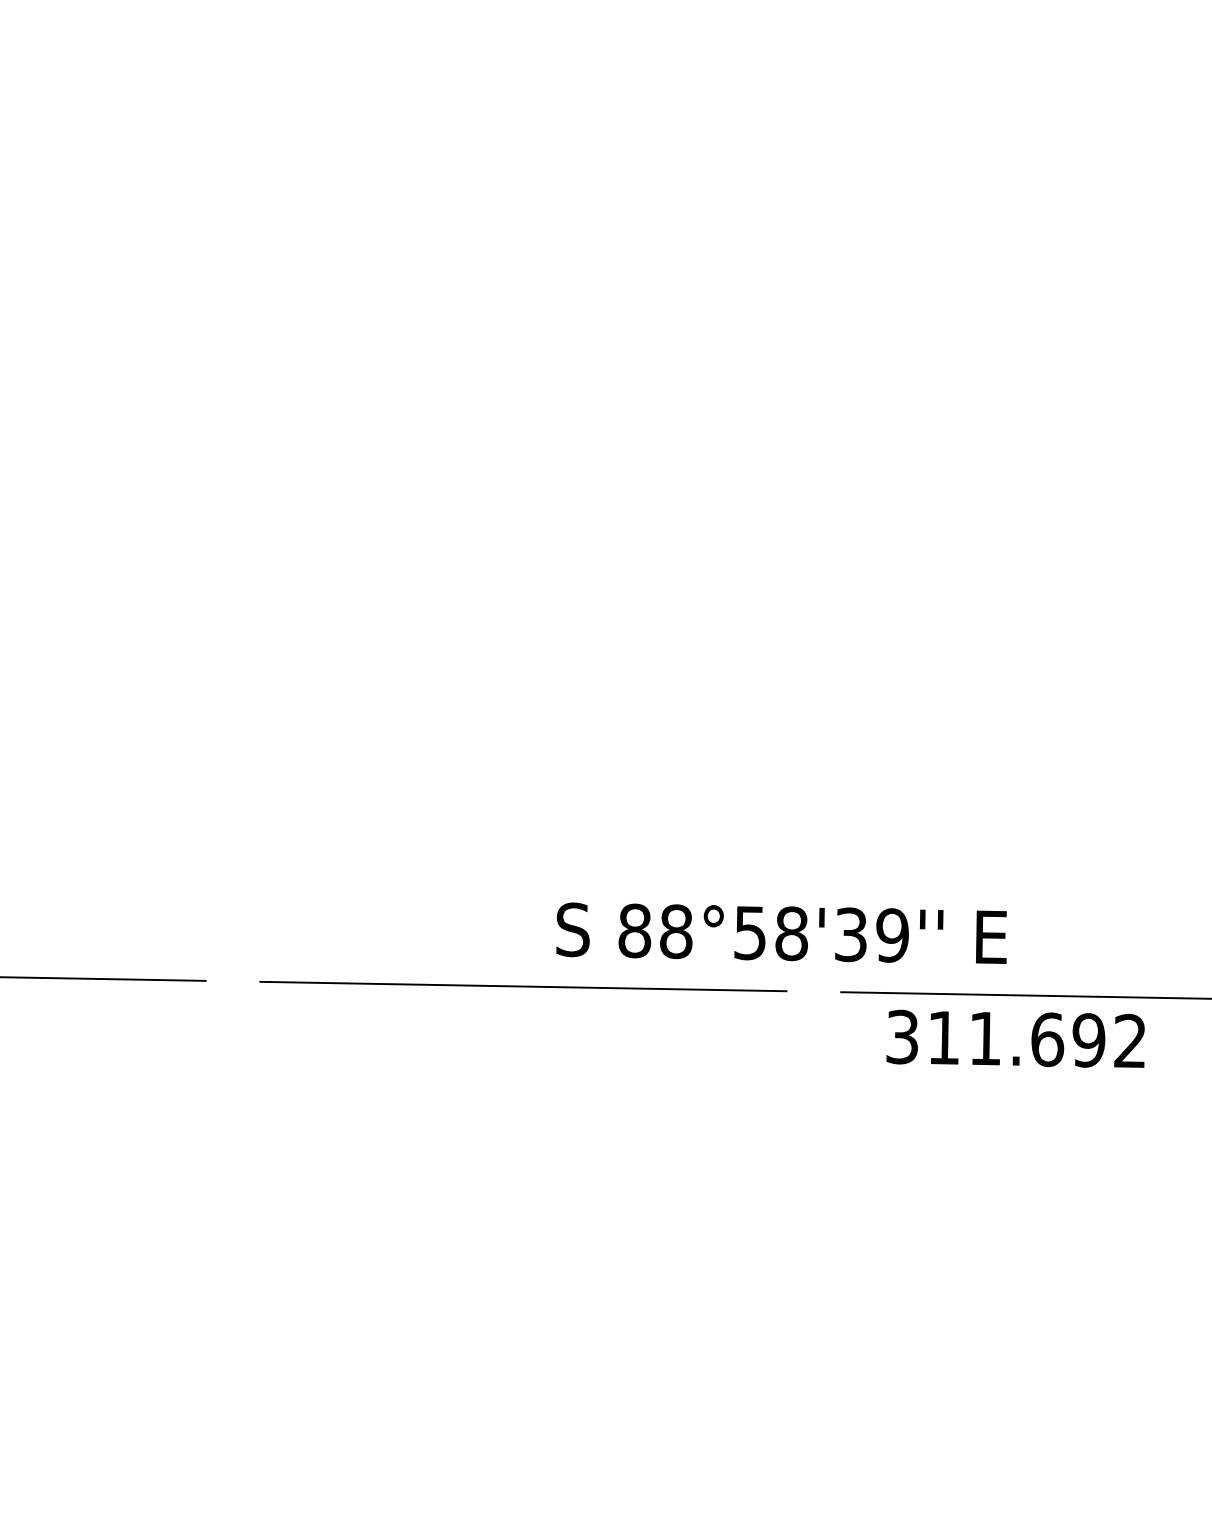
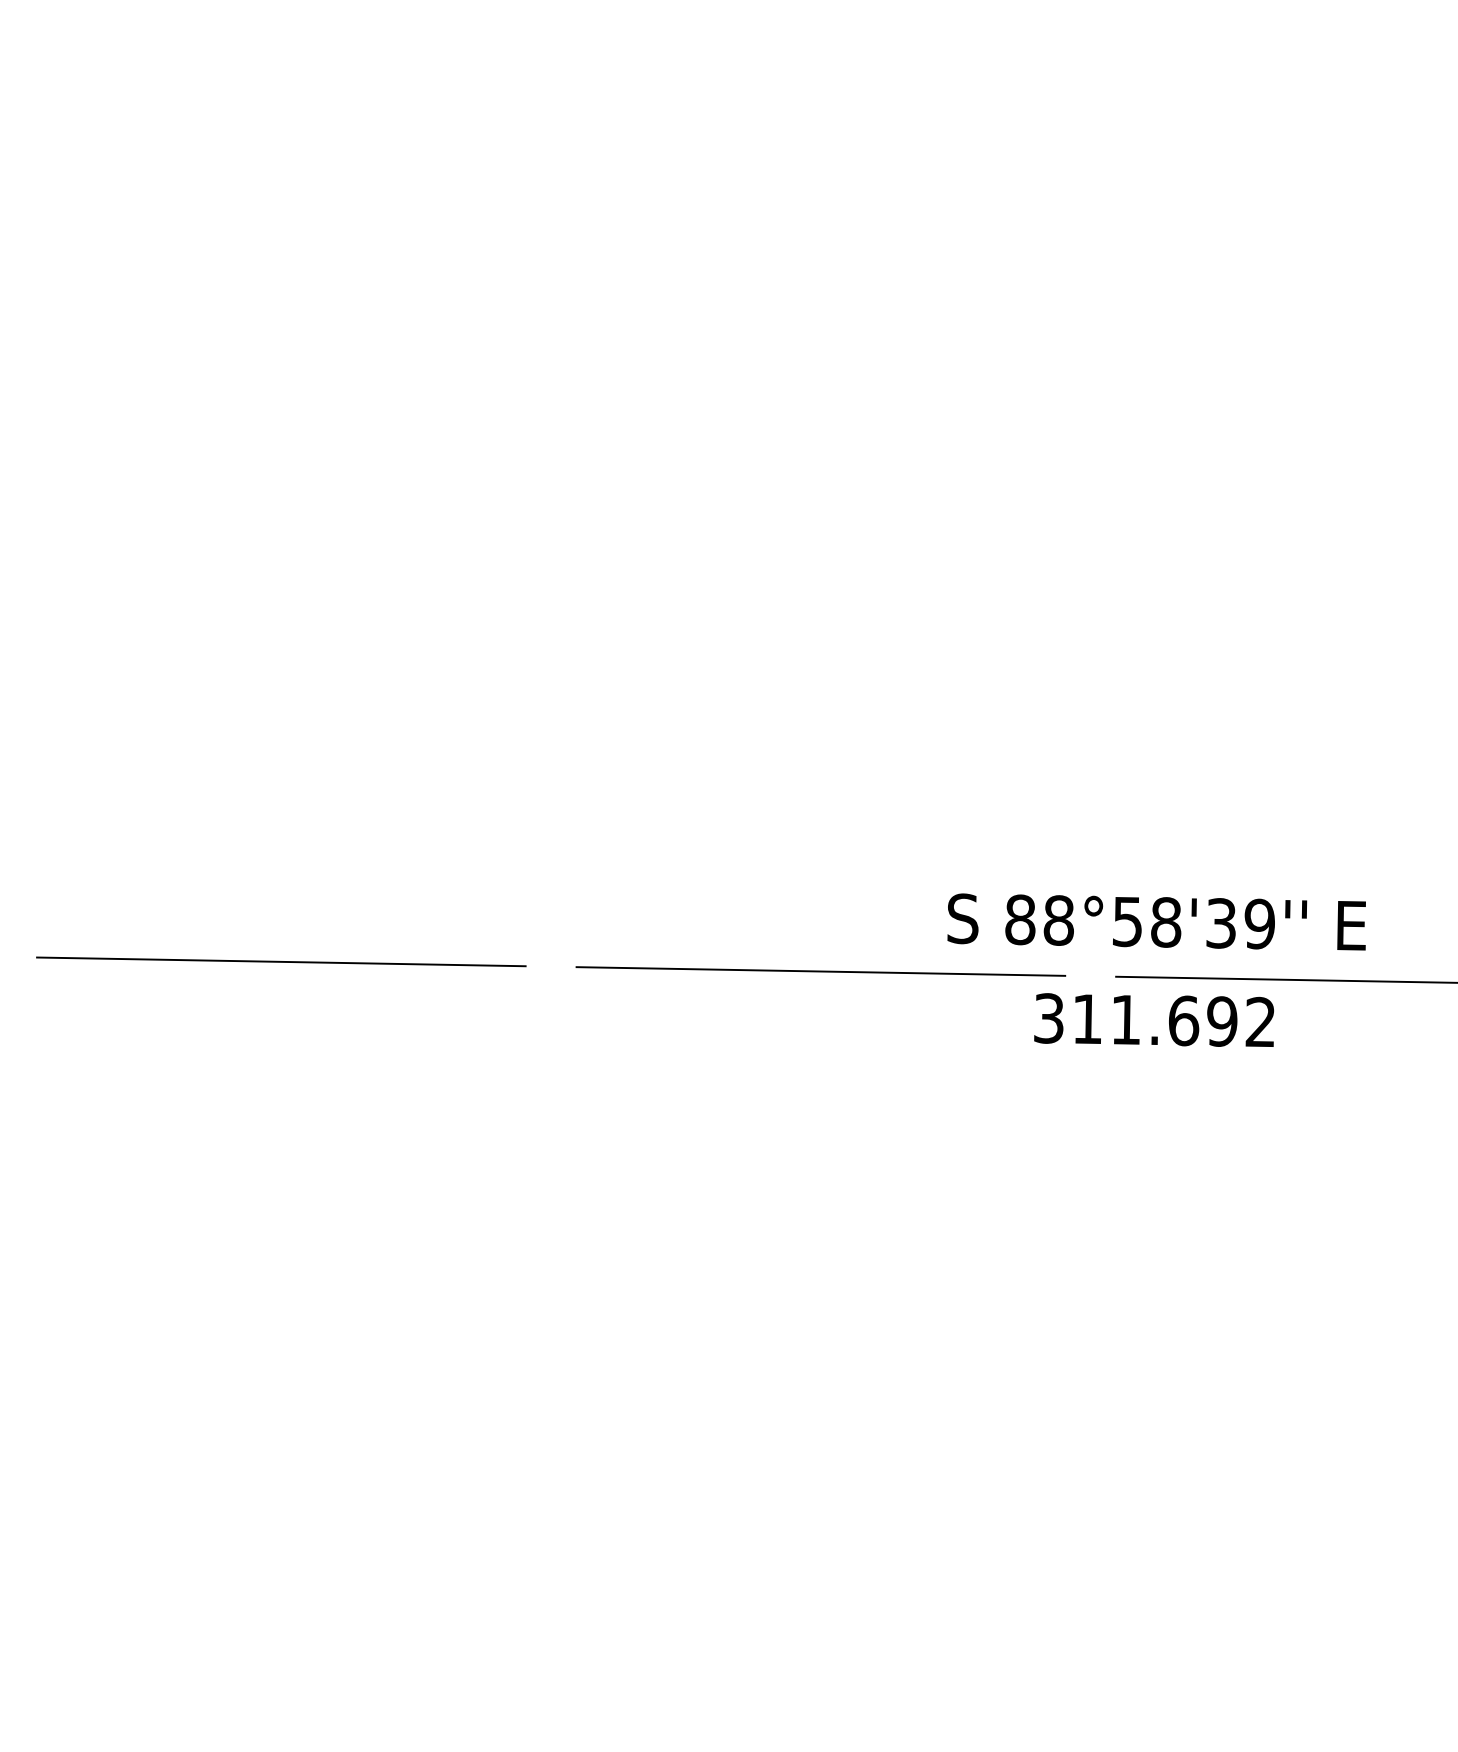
text: (781, 932) -> (1156, 921), moved
text: (1014, 1038) -> (1153, 1019), moved

